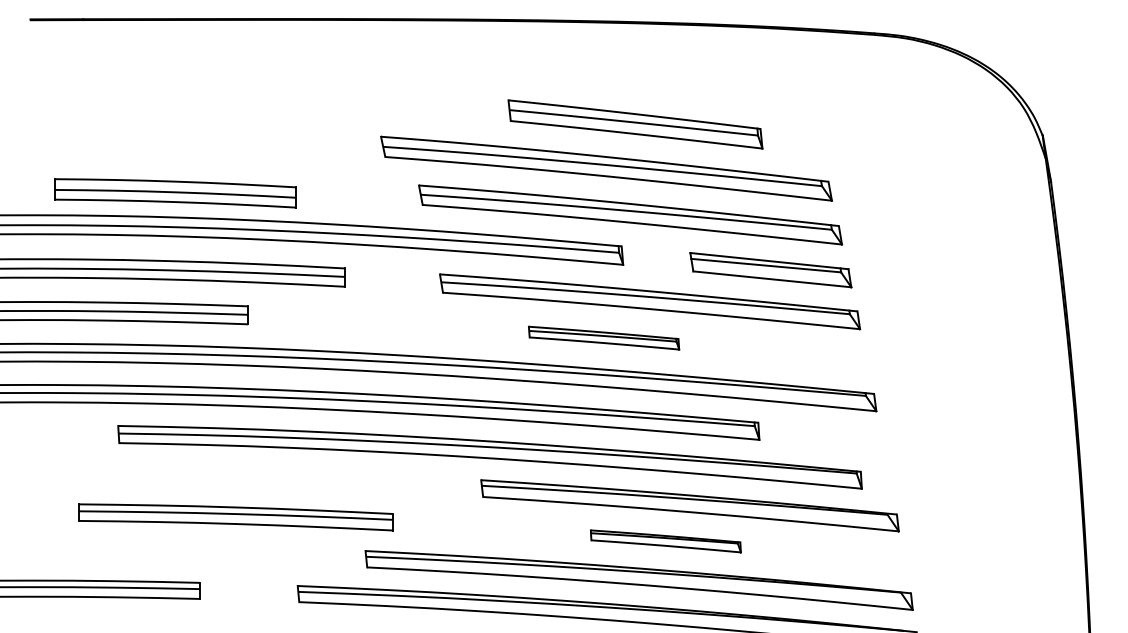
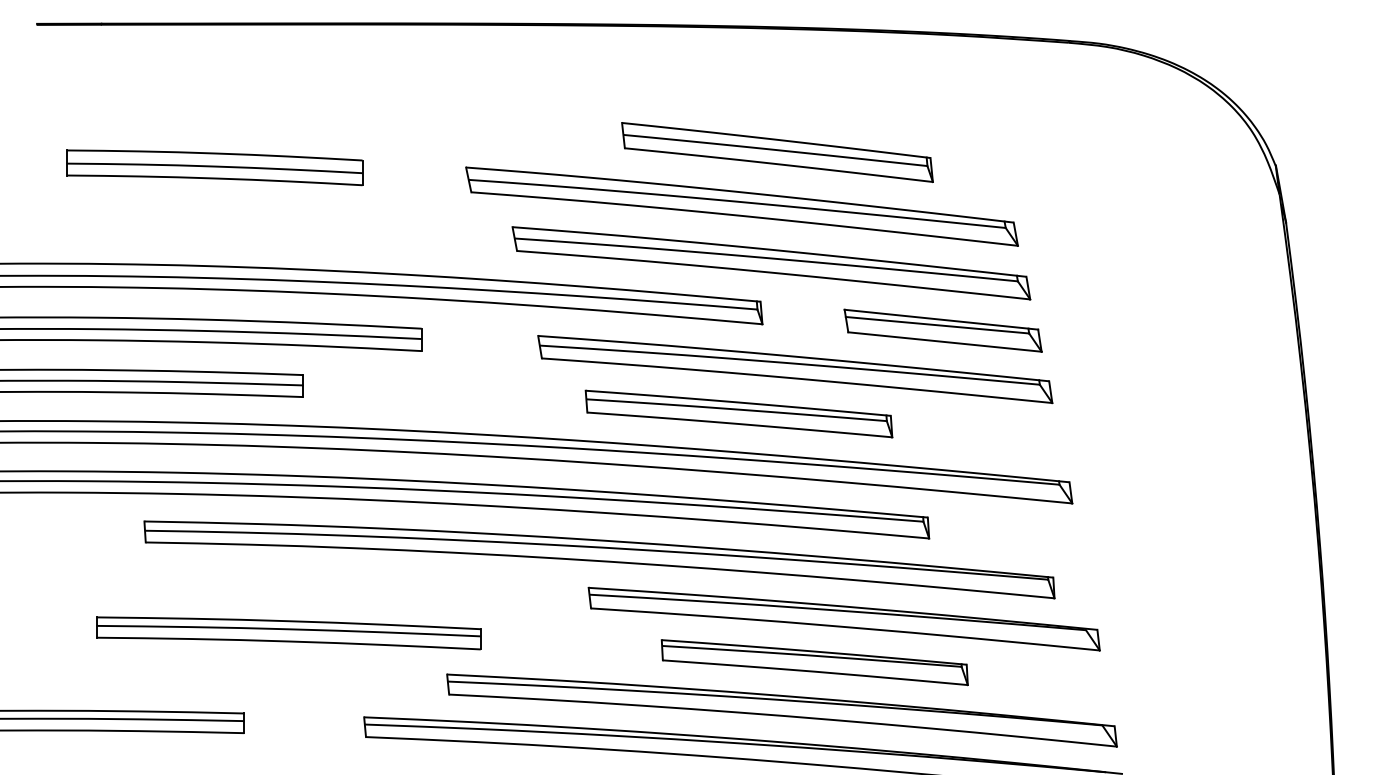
part: (175, 193) -> (214, 167), moved
part: (603, 337) -> (738, 413), size x1.67
part: (665, 541) -> (814, 662), size x1.67

